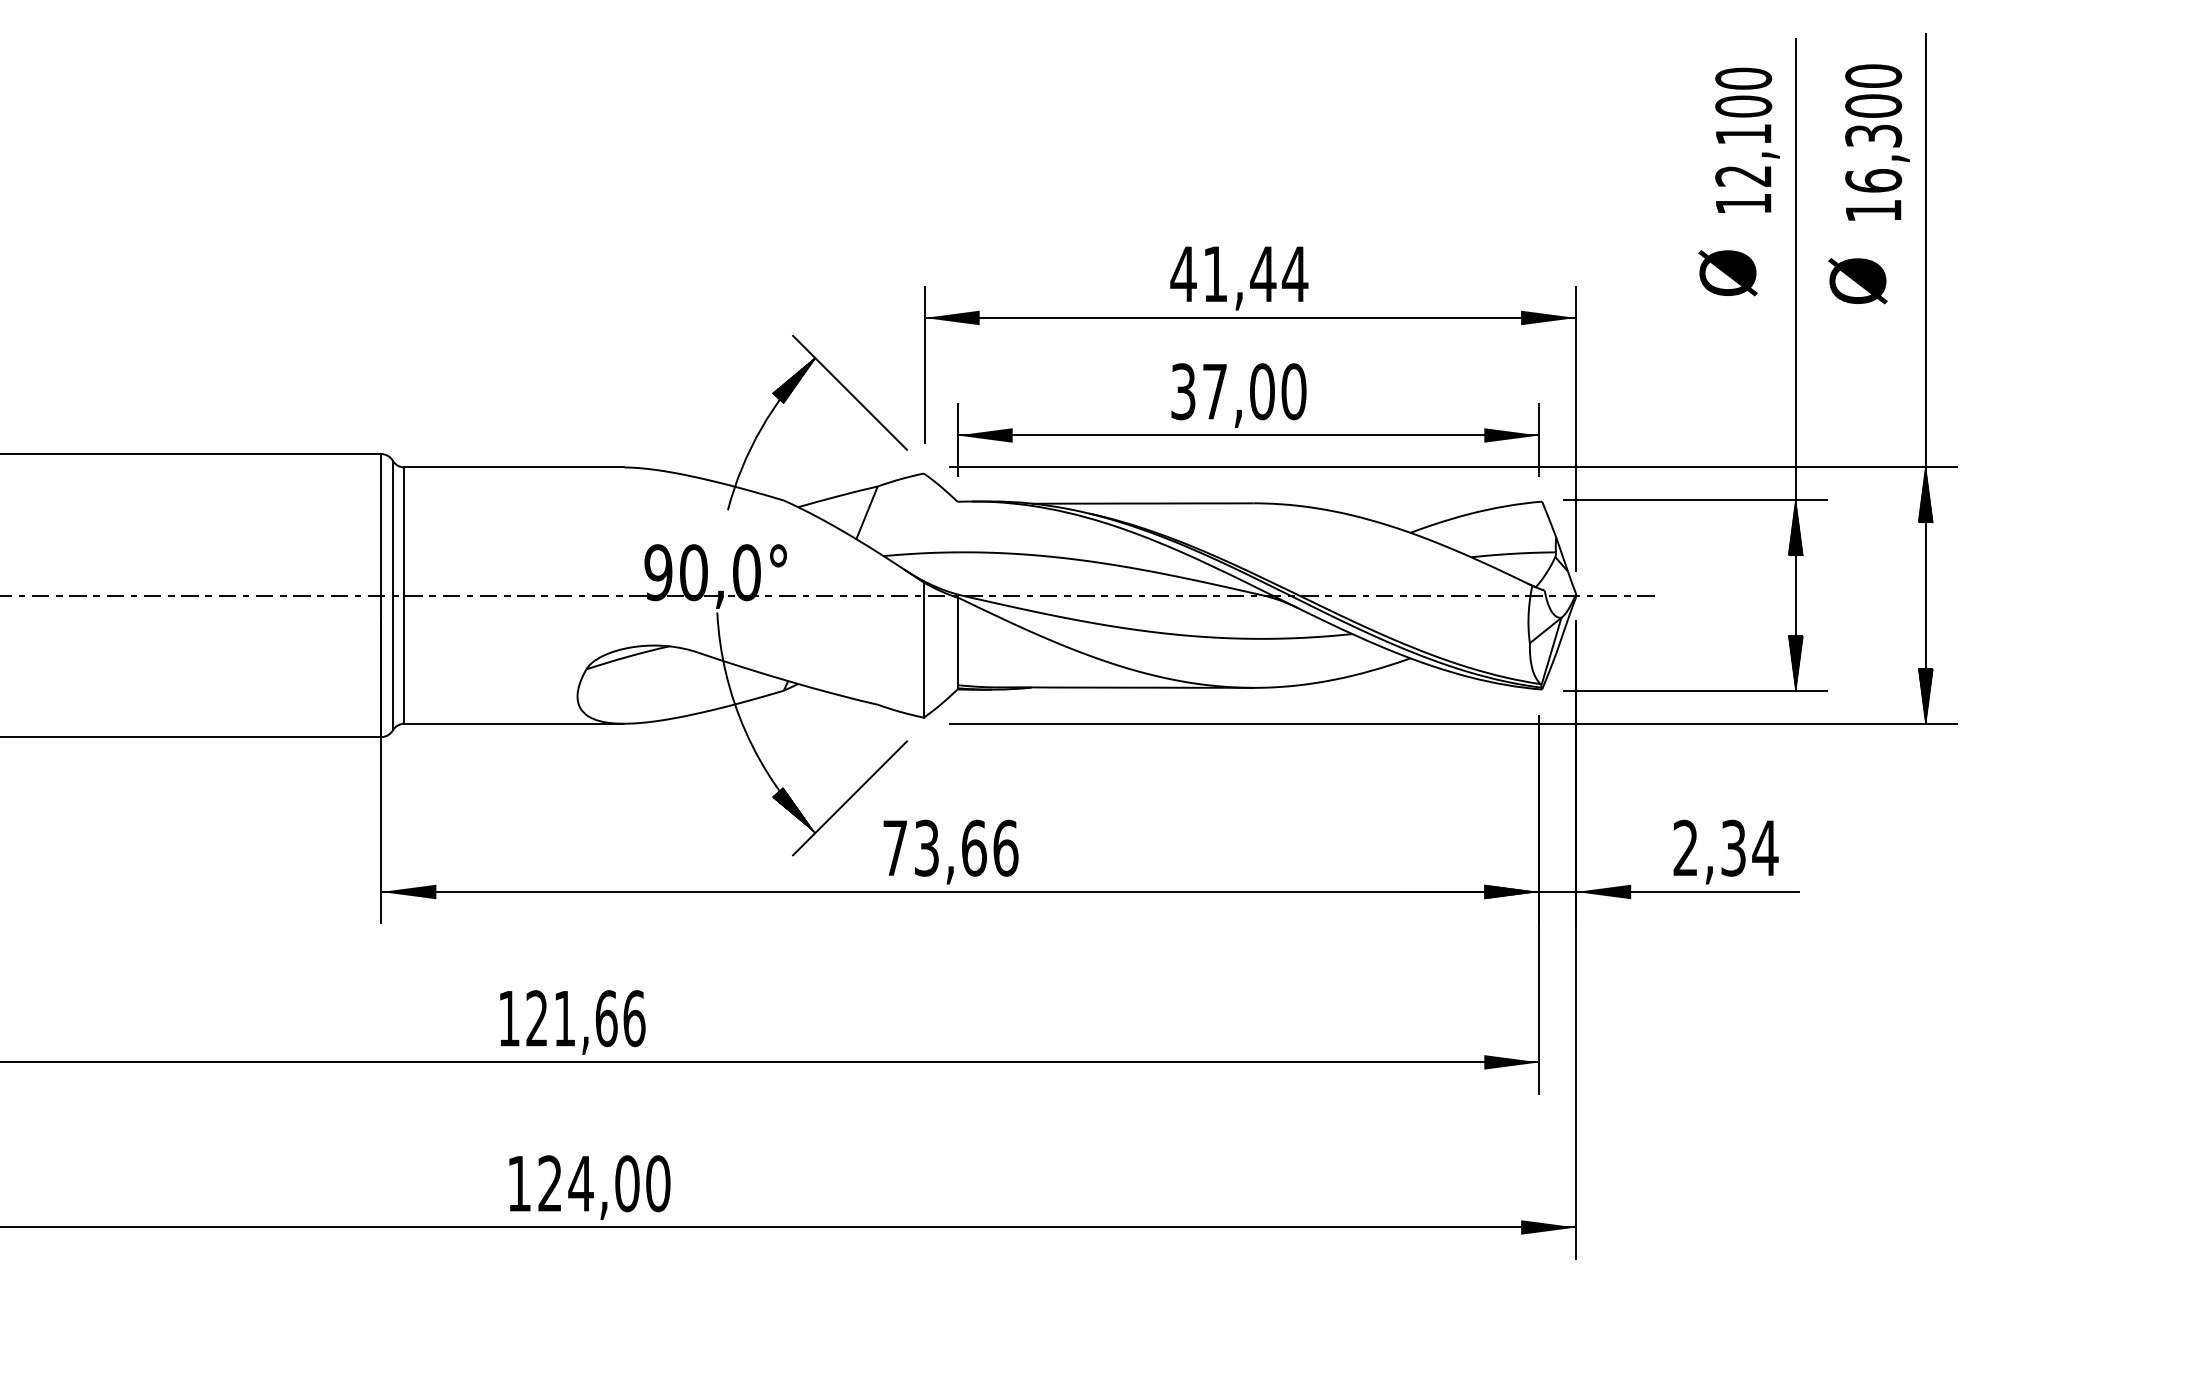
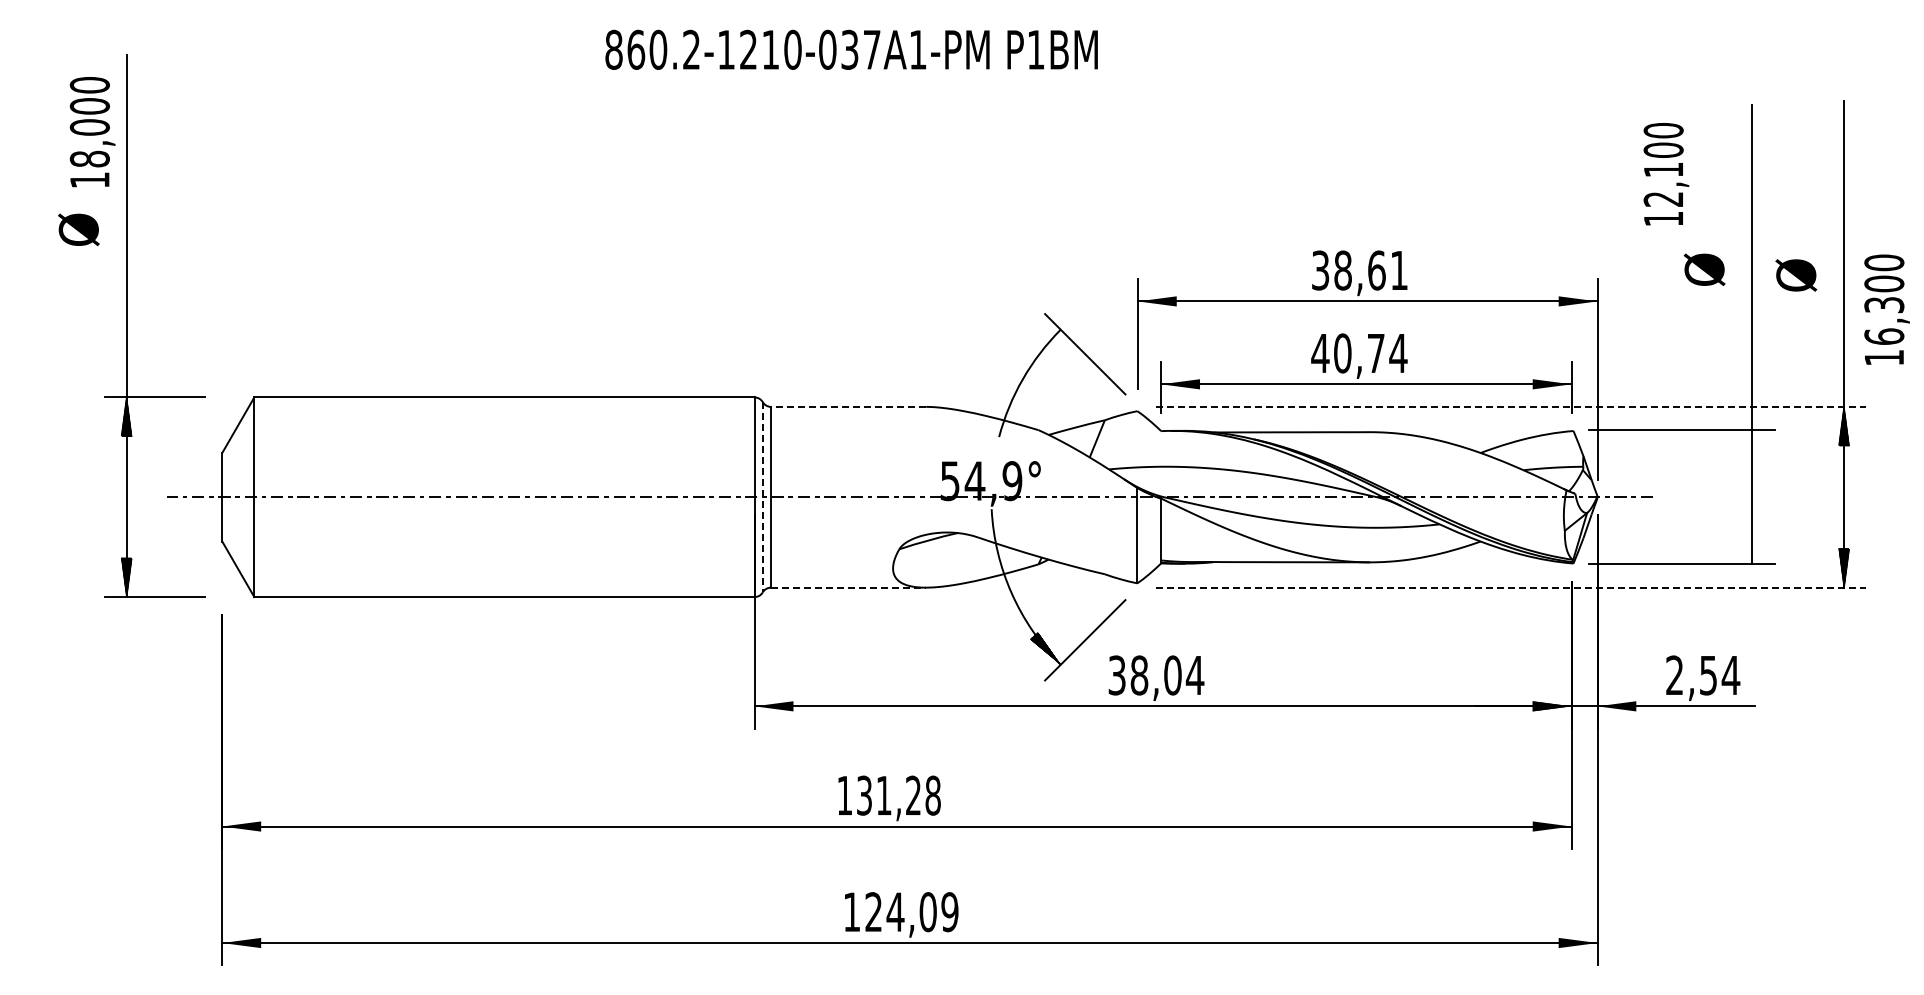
text: (1747, 140) -> (1666, 174), moved
text: (1876, 142) -> (1886, 309), moved
text: (1238, 274) -> (1359, 270), 41,44 -> 38,61
hatch: (793, 380) -> (1045, 345), removed
text: (1238, 391) -> (1359, 353), 37,00 -> 40,74
line: (512, 466) -> (847, 406), solid -> dashed
line: (1454, 466) -> (1511, 406), solid -> dashed
hatch: (1795, 527) -> (1752, 449), removed
text: (702, 573) -> (981, 481), 90,0° -> 54,9°
line: (392, 595) -> (762, 497), solid -> dashed
hatch: (1795, 662) -> (1752, 544), removed
line: (514, 723) -> (848, 587), solid -> dashed
line: (1454, 723) -> (1511, 587), solid -> dashed
text: (1733, 846) -> (1708, 674), 2,34 -> 2,54
text: (950, 848) -> (1156, 675), 73,66 -> 38,04
text: (586, 1018) -> (899, 795), 121,66 -> 131,28
text: (657, 1184) -> (949, 912), 124,00 -> 124,09

